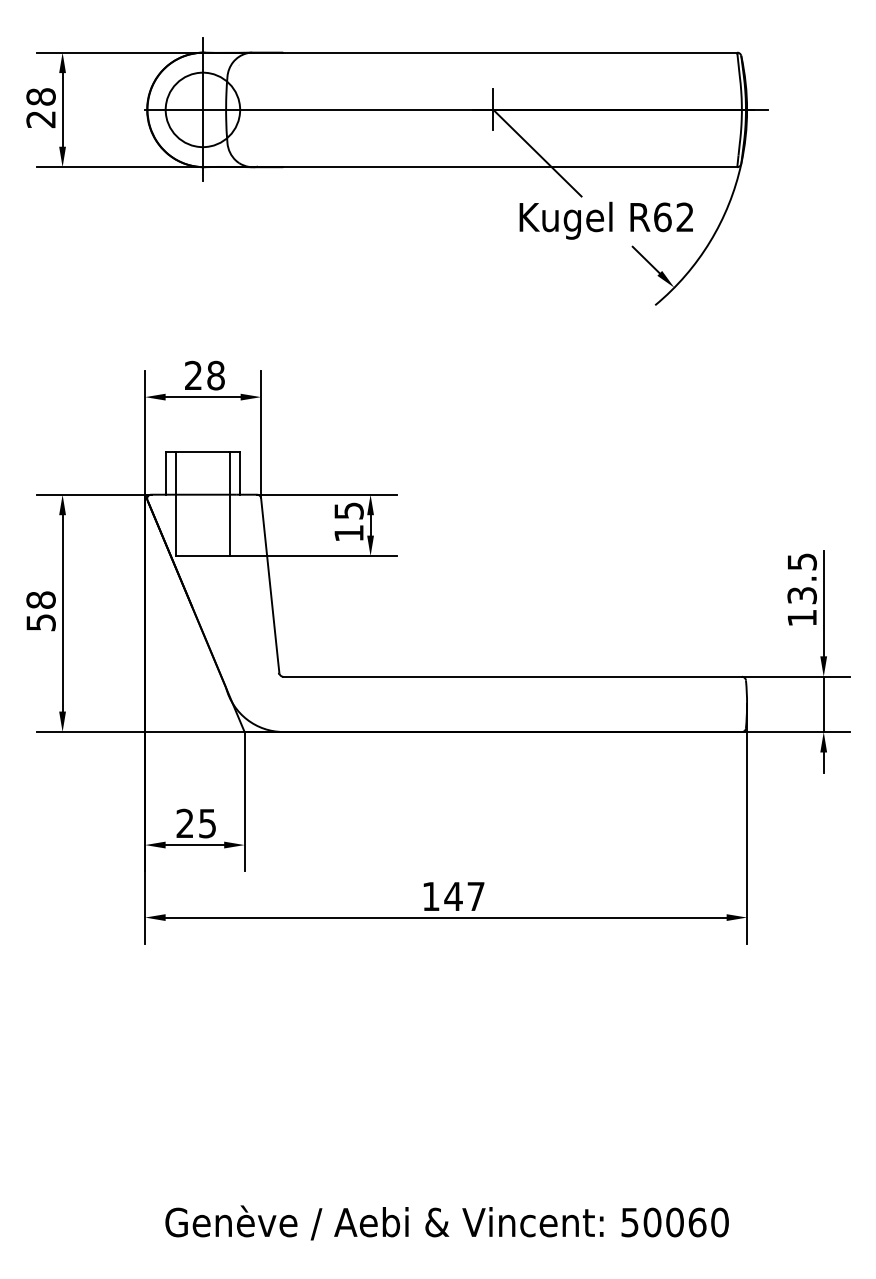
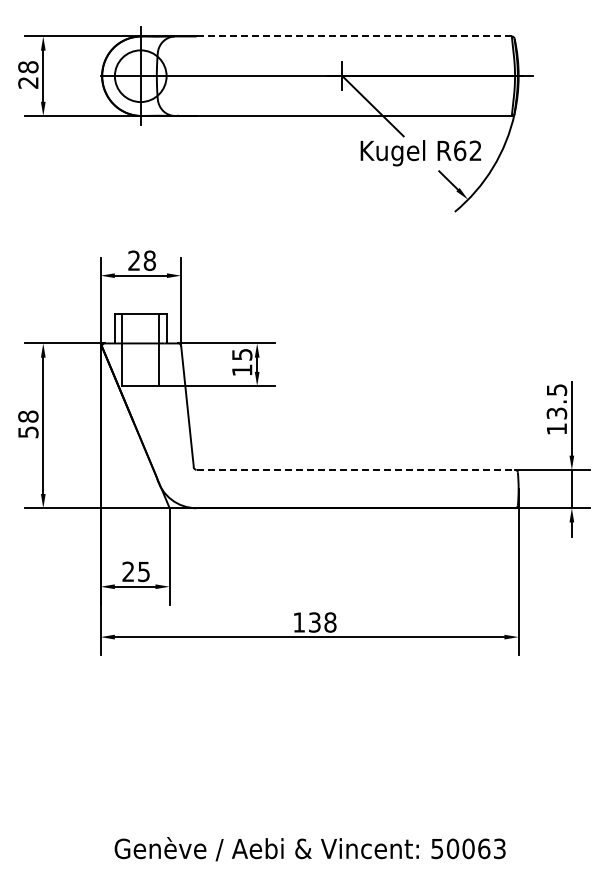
line: (510, 52) -> (354, 36), solid -> dashed
line: (513, 676) -> (356, 469), solid -> dashed
text: (464, 896) -> (322, 622), 147 -> 138
text: (719, 1221) -> (499, 848), 50060 -> 50063

